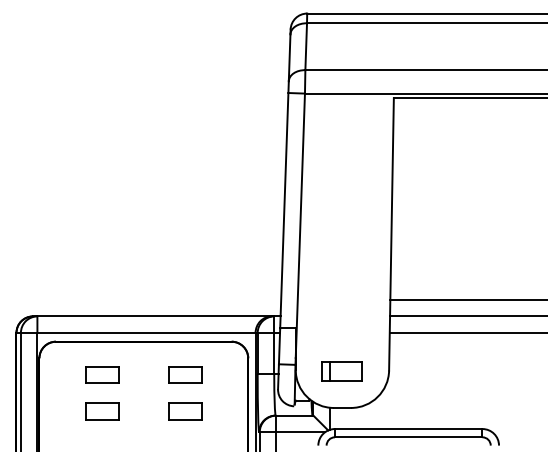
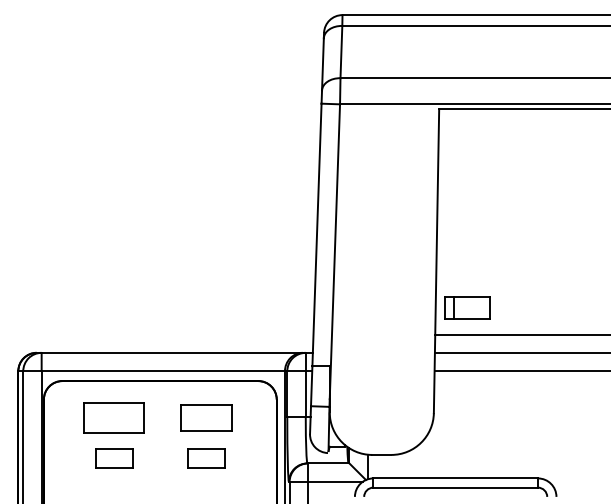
part: (342, 370) -> (467, 307), moved
part: (102, 374) -> (114, 417), size x1.6
part: (185, 374) -> (206, 417), size x1.4

